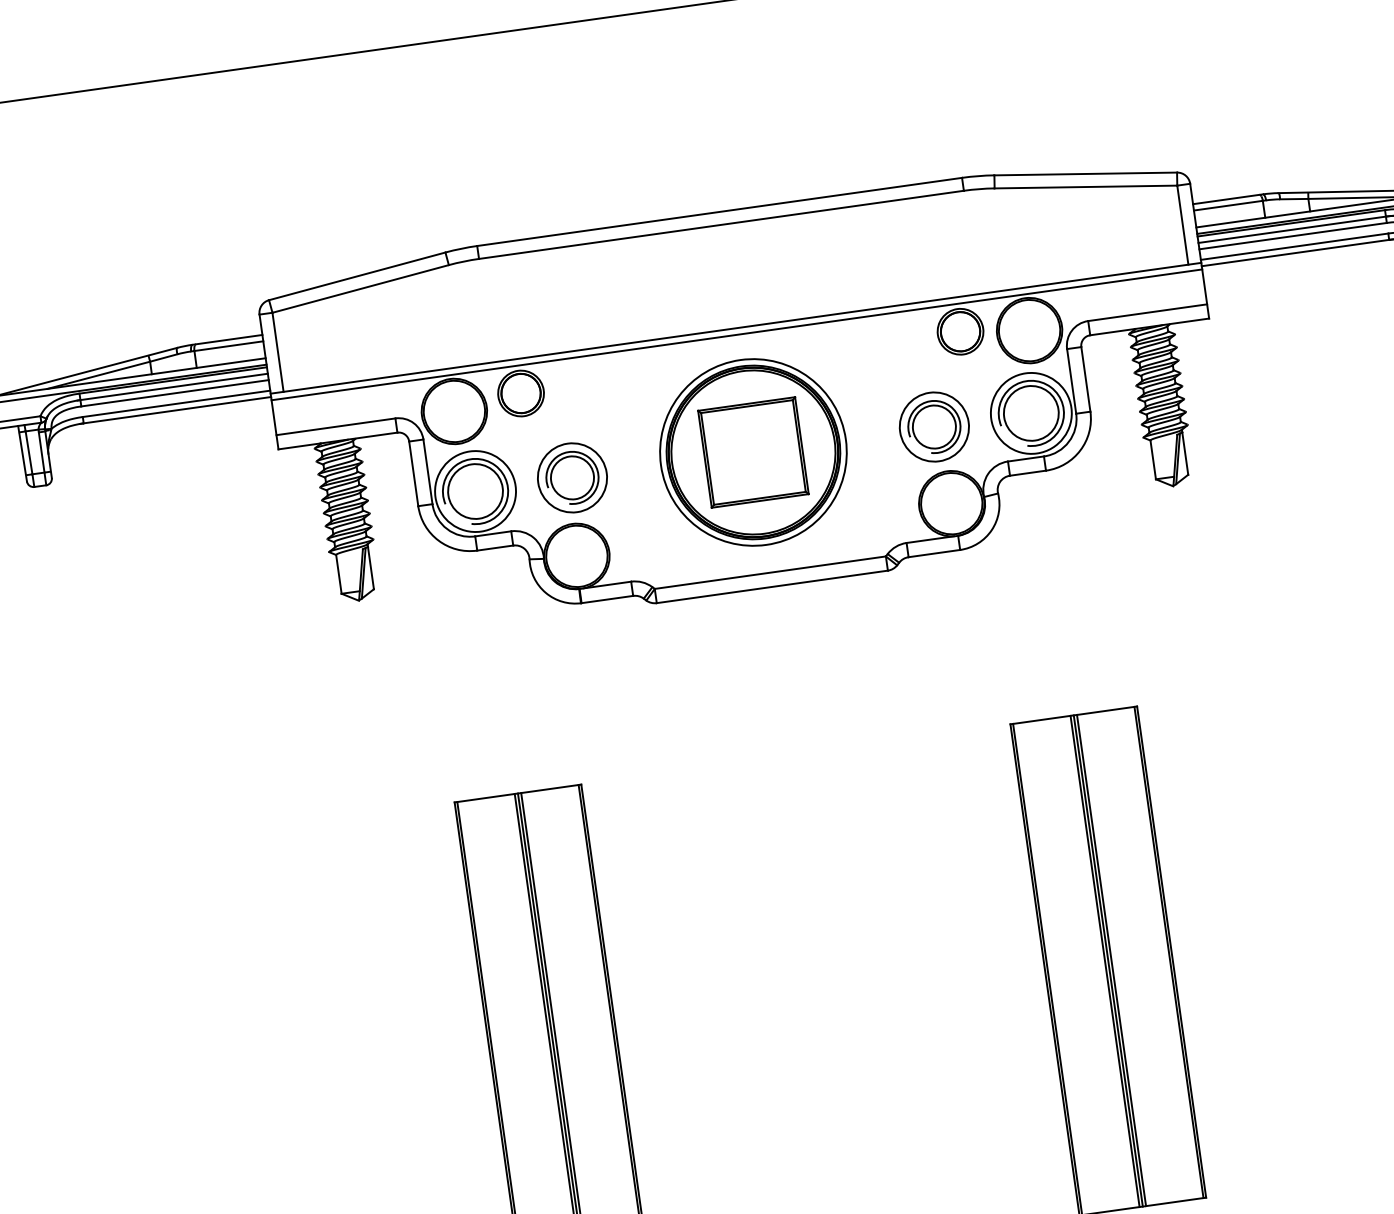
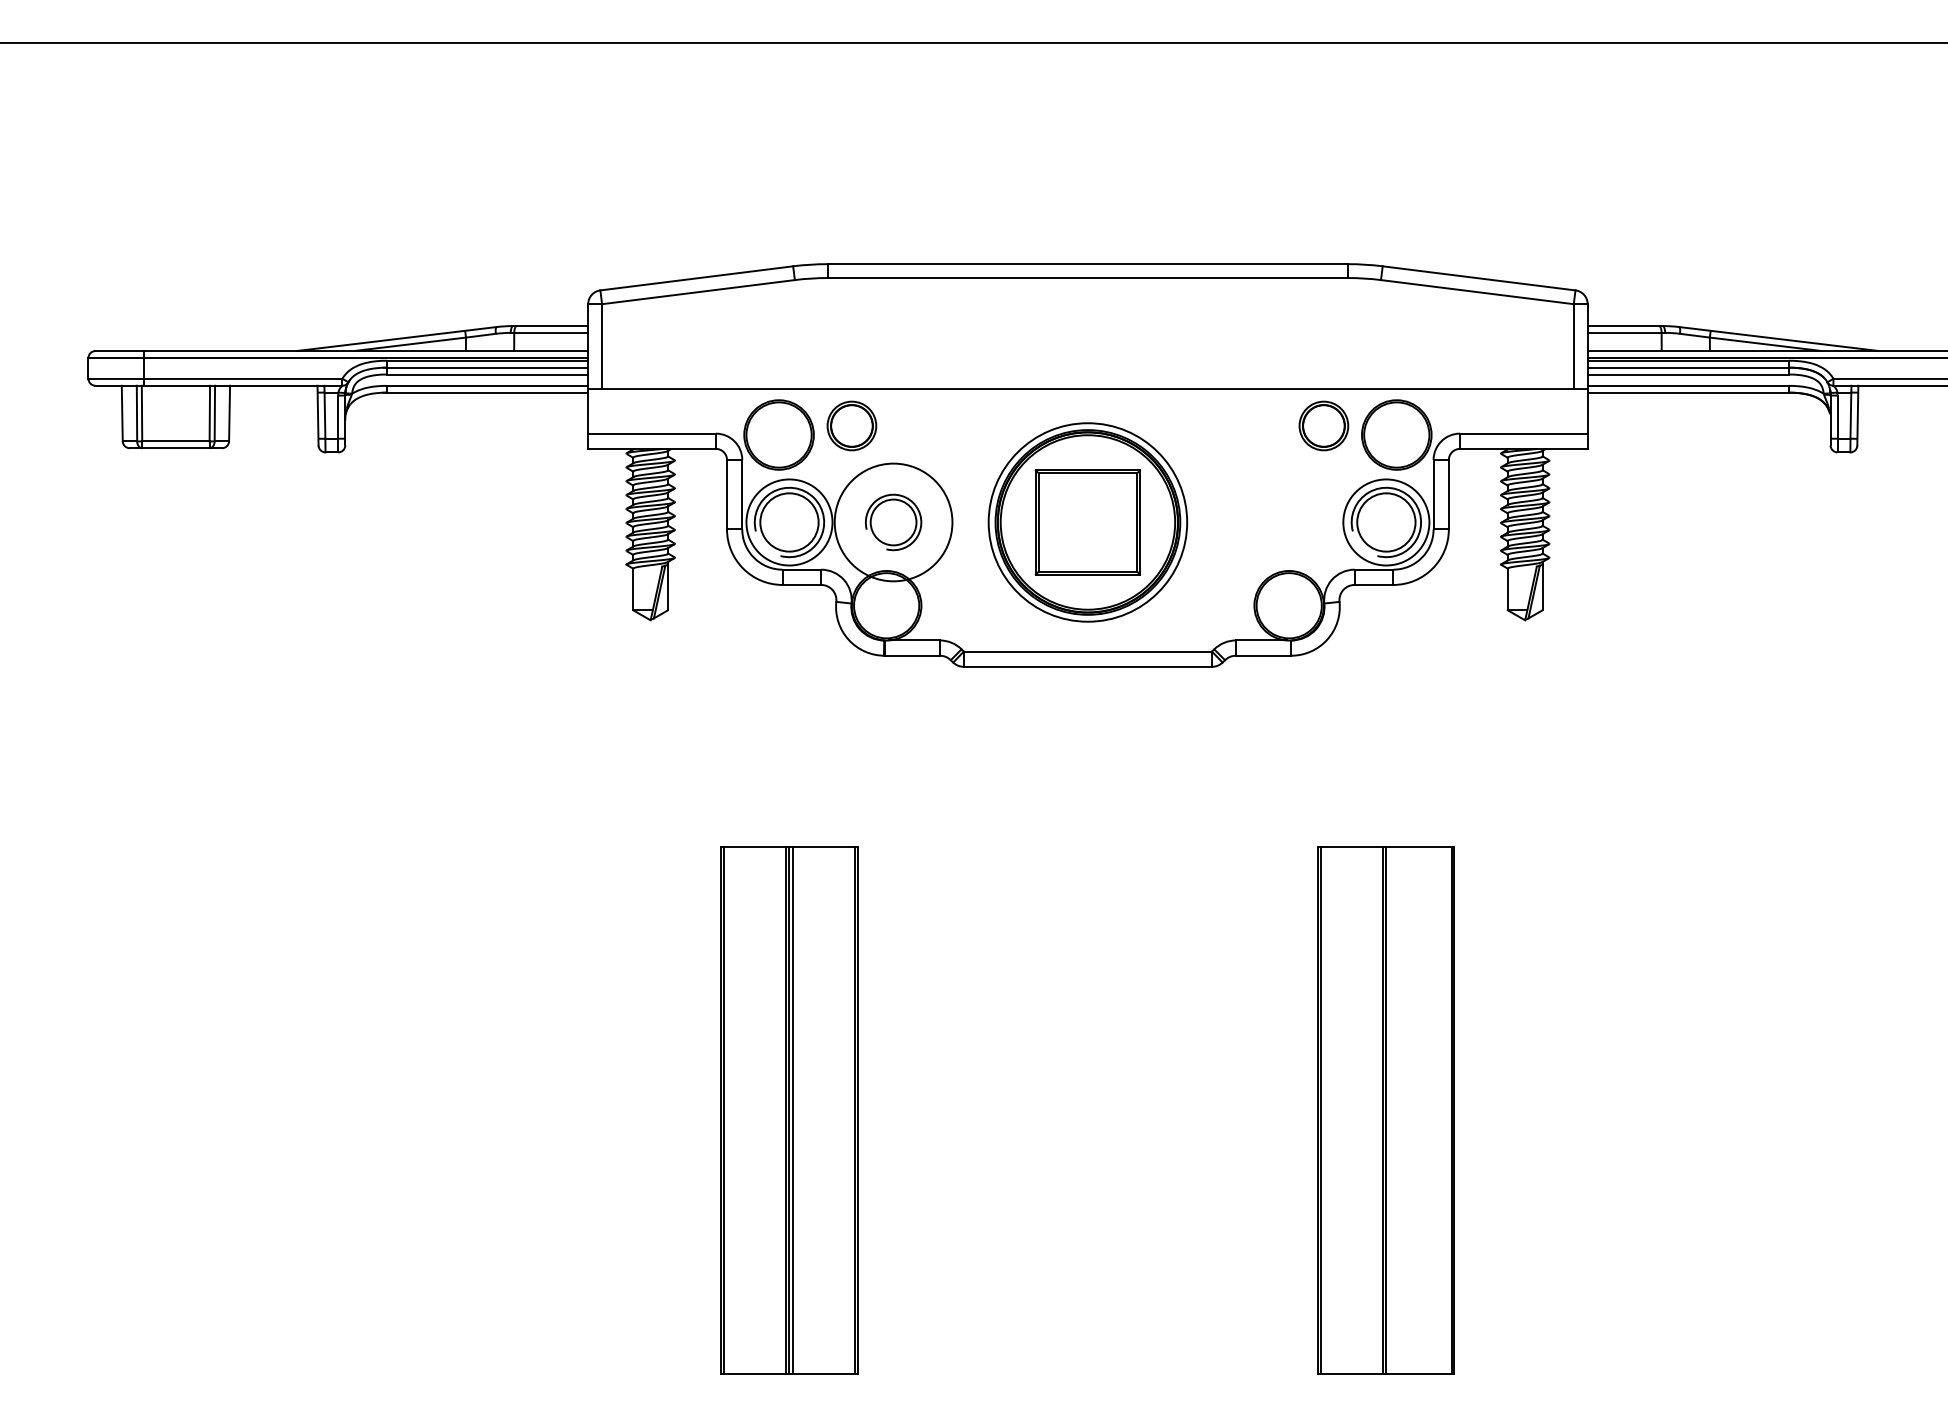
line: (736, 335) -> (1087, 396), removed
part: (933, 427) -> (1281, 522), removed
circle: (572, 477) -> (893, 522), size x1.6
line: (1111, 960) -> (1389, 1110), removed

